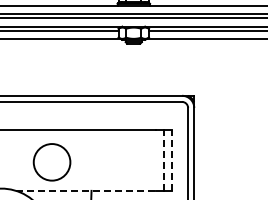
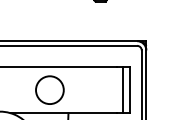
line: (163, 160) -> (123, 90), dashed -> solid
line: (172, 160) -> (129, 90), dashed -> solid
circle: (51, 162) -> (49, 90), moved
line: (85, 190) -> (63, 113), dashed -> solid

